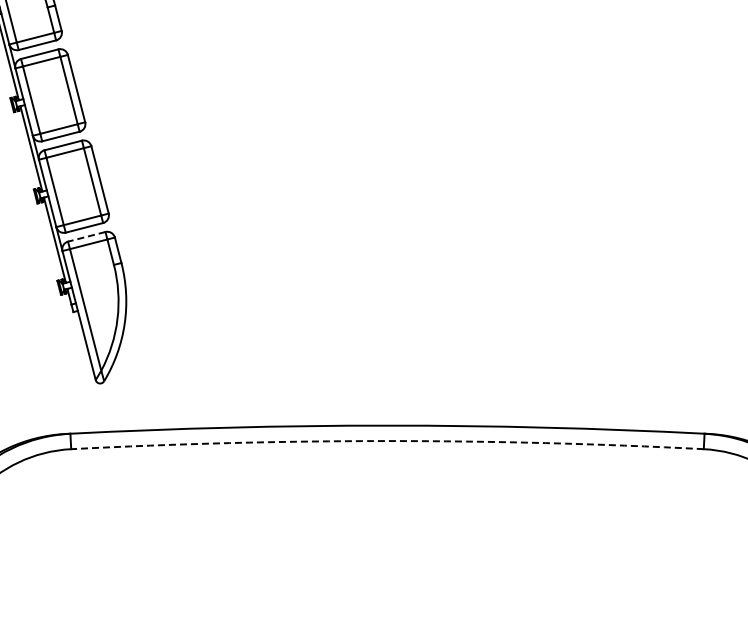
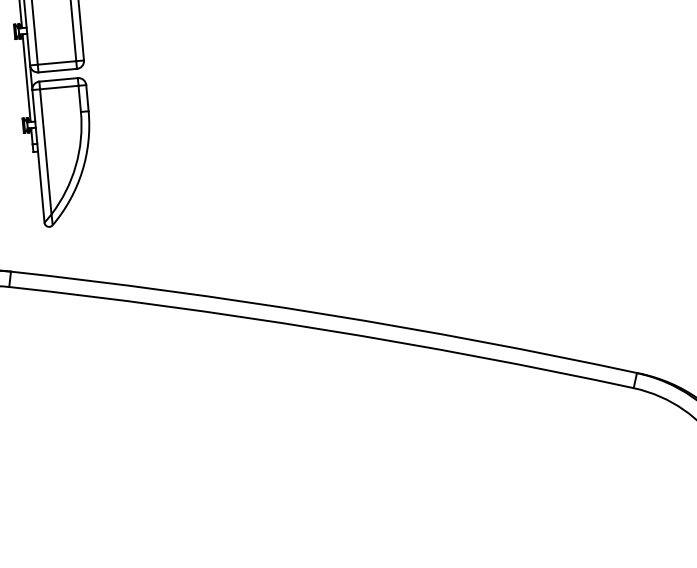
line: (86, 236) -> (58, 79), dashed -> solid
arc: (387, 441) -> (322, 330), dashed -> solid

